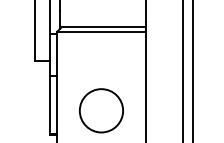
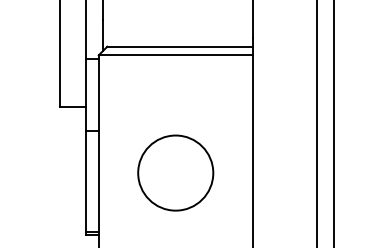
circle: (100, 110) -> (174, 172), moved

